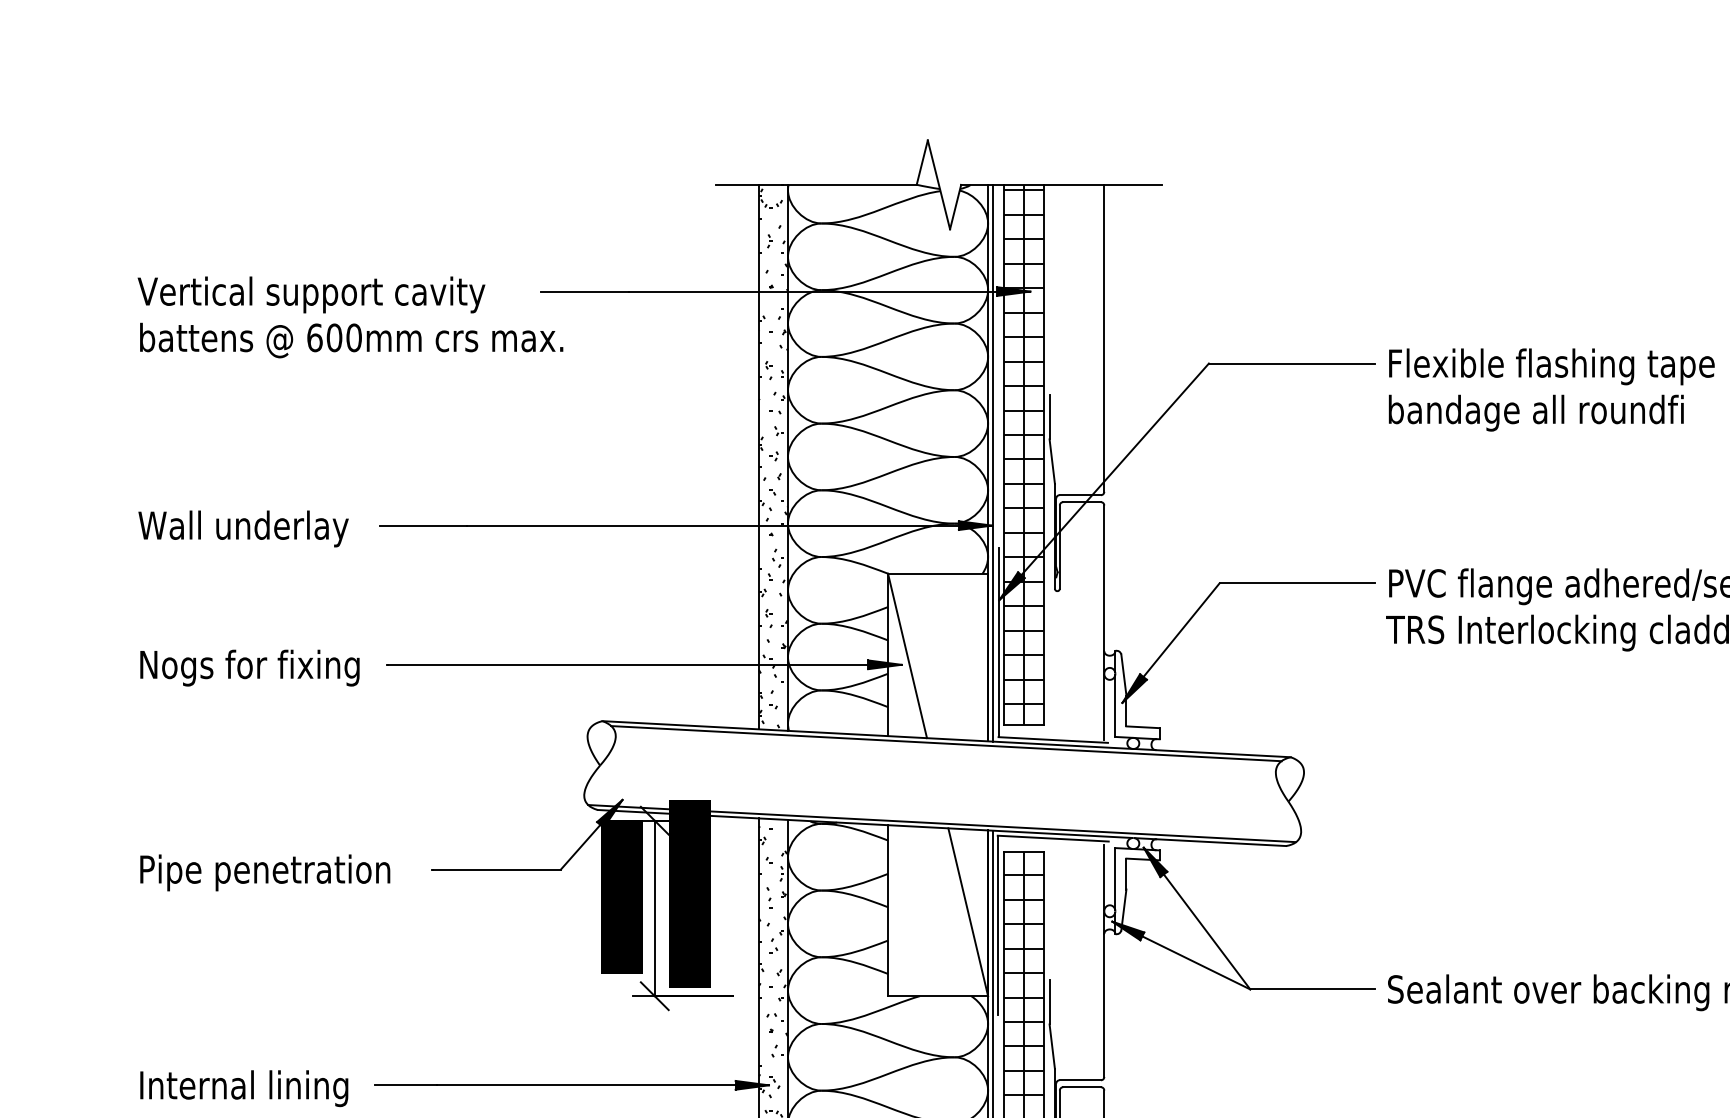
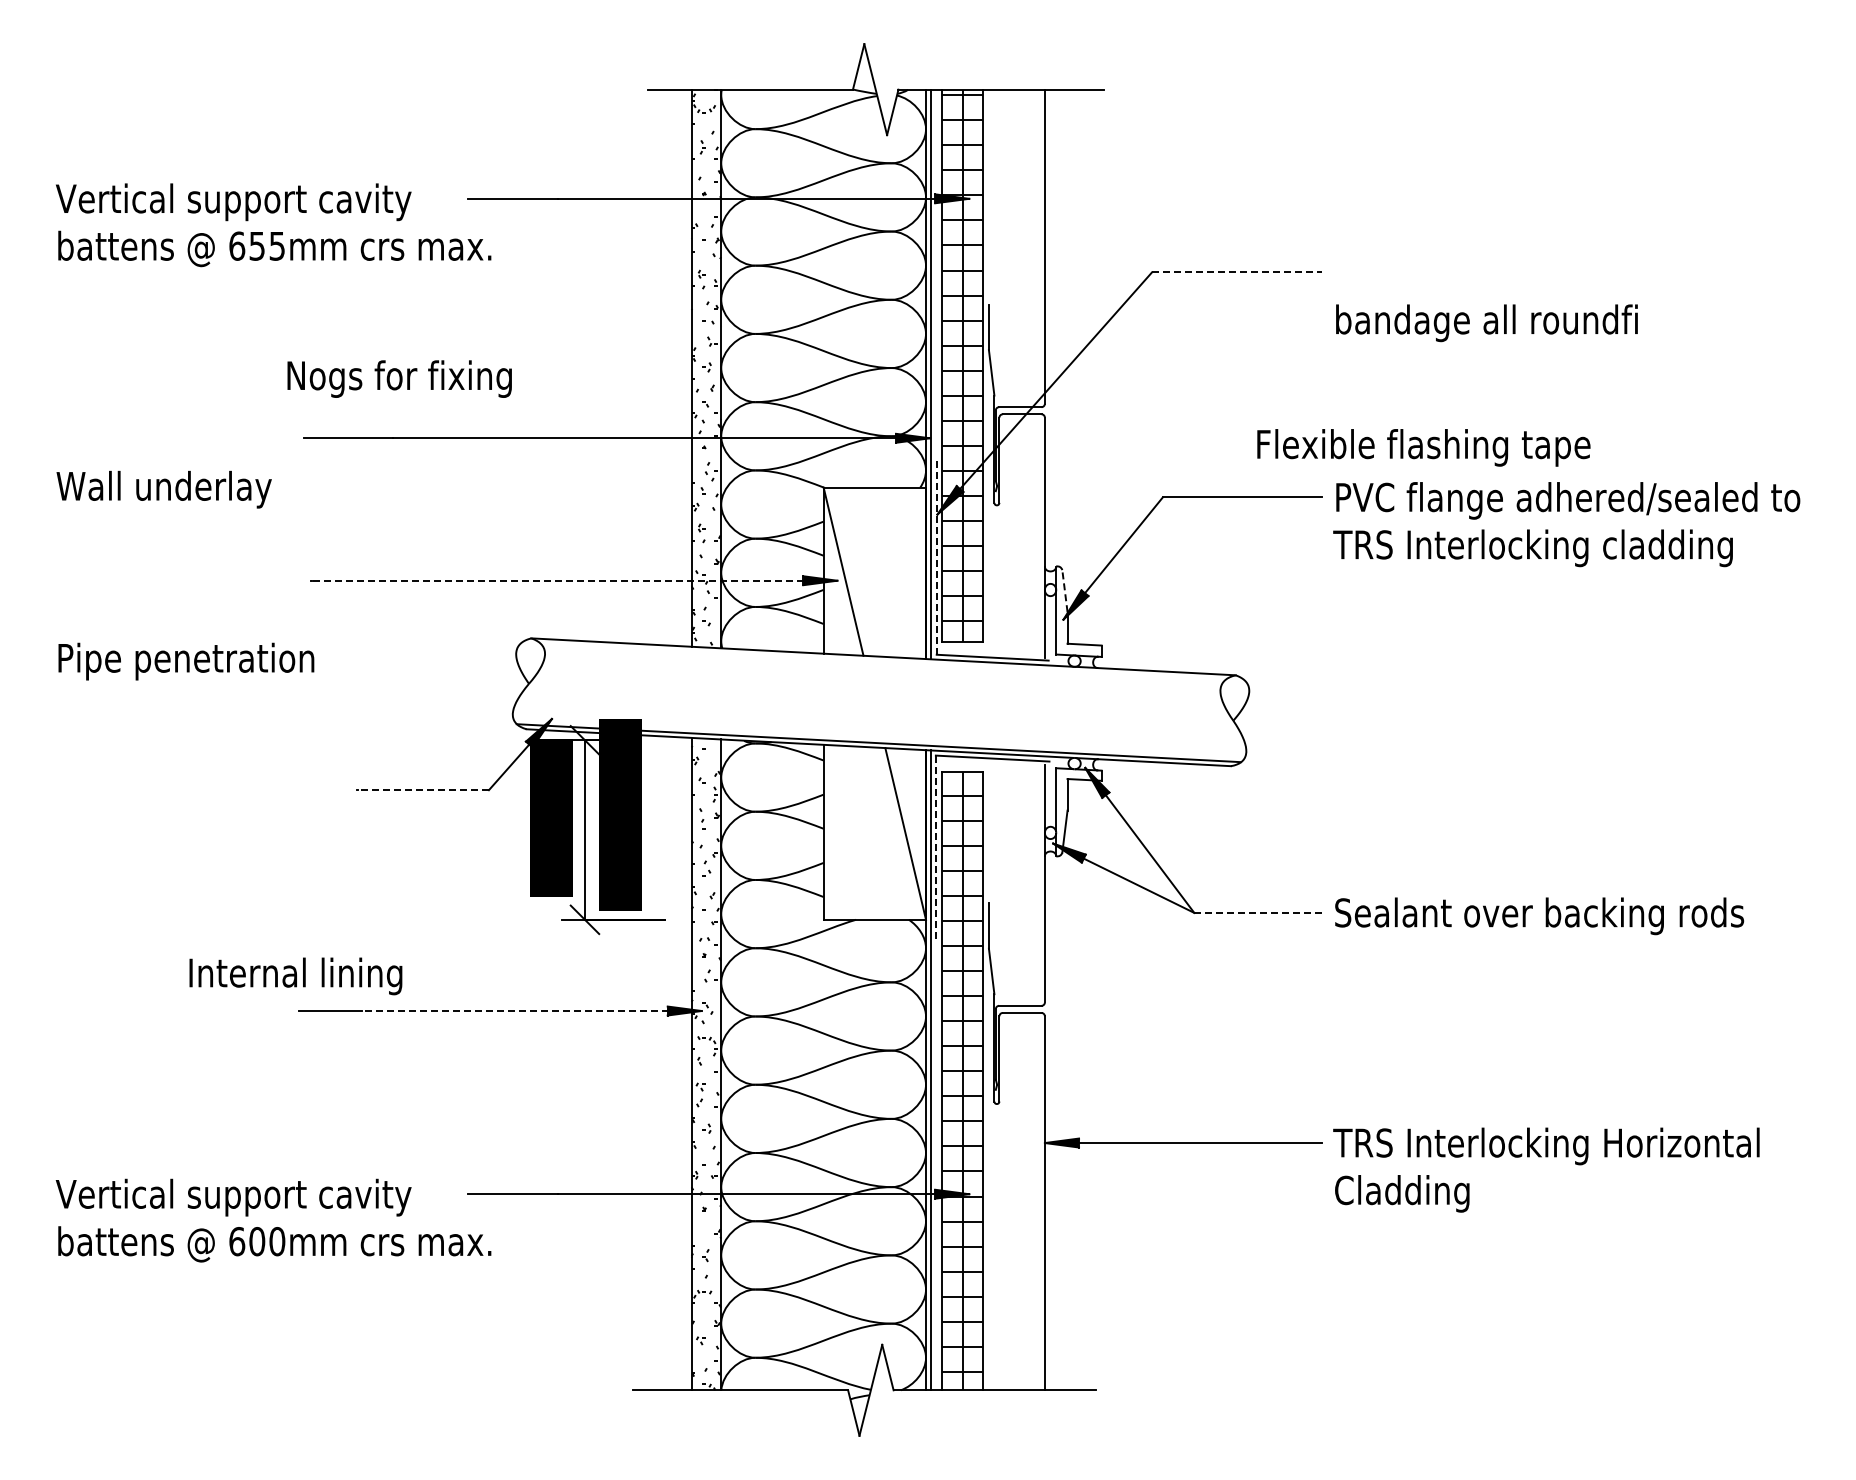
text: (344, 337) -> (267, 245), 600mm -> 655mm
line: (1291, 363) -> (1236, 272), solid -> dashed
text: (1551, 366) -> (1423, 447), moved
text: (242, 528) -> (163, 489), moved
line: (998, 643) -> (936, 558), solid -> dashed
line: (644, 664) -> (574, 580), solid -> dashed
text: (249, 667) -> (399, 378), moved
line: (1123, 674) -> (1064, 590), solid -> dashed
line: (946, 743) -> (883, 661), removed
line: (496, 869) -> (422, 790), solid -> dashed
text: (265, 872) -> (186, 661), moved
line: (997, 925) -> (935, 847), solid -> dashed
line: (1312, 989) -> (1257, 912), solid -> dashed
line: (602, 1085) -> (531, 1011), solid -> dashed
text: (243, 1088) -> (295, 976), moved

